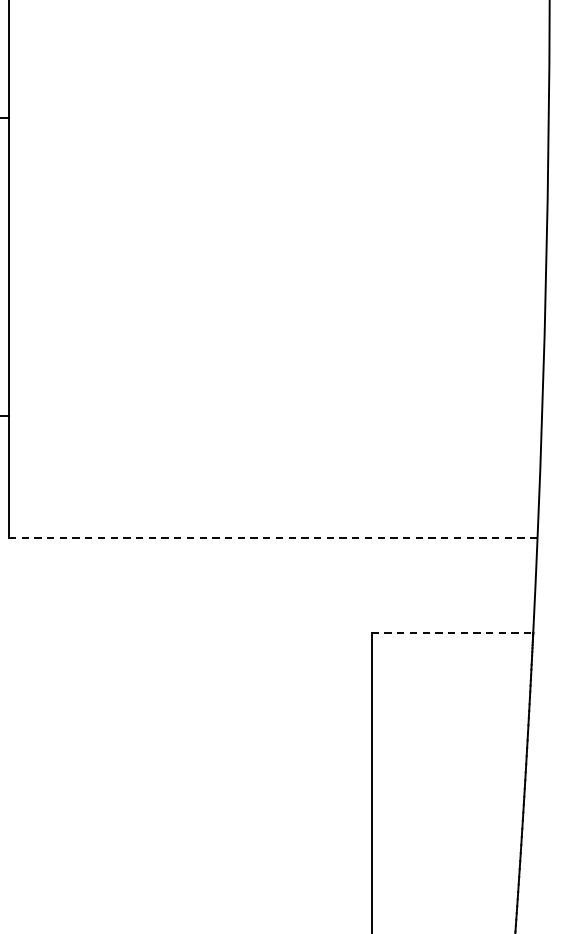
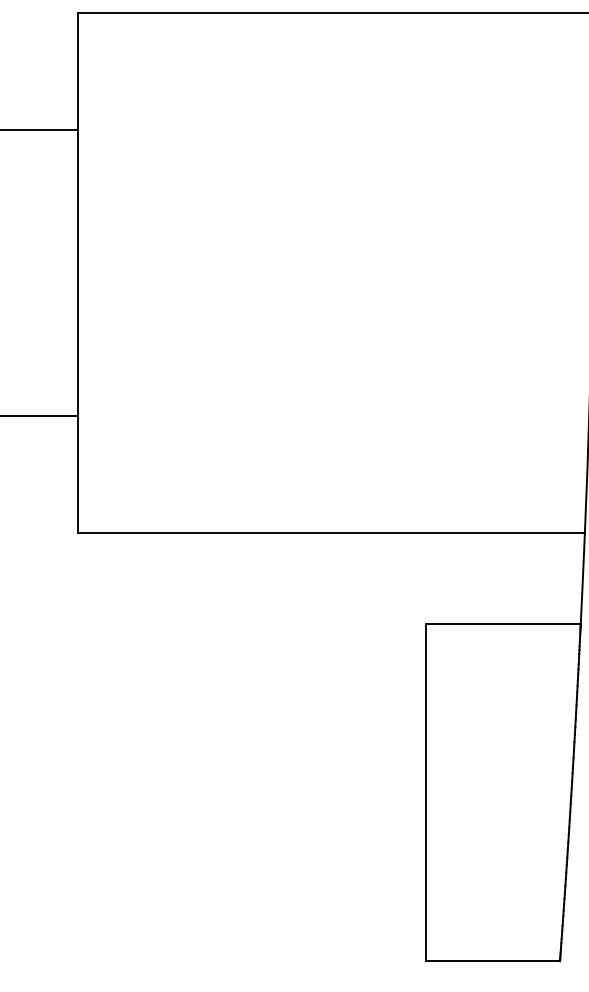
line: (273, 537) -> (331, 532), dashed -> solid
line: (452, 632) -> (503, 623), dashed -> solid

